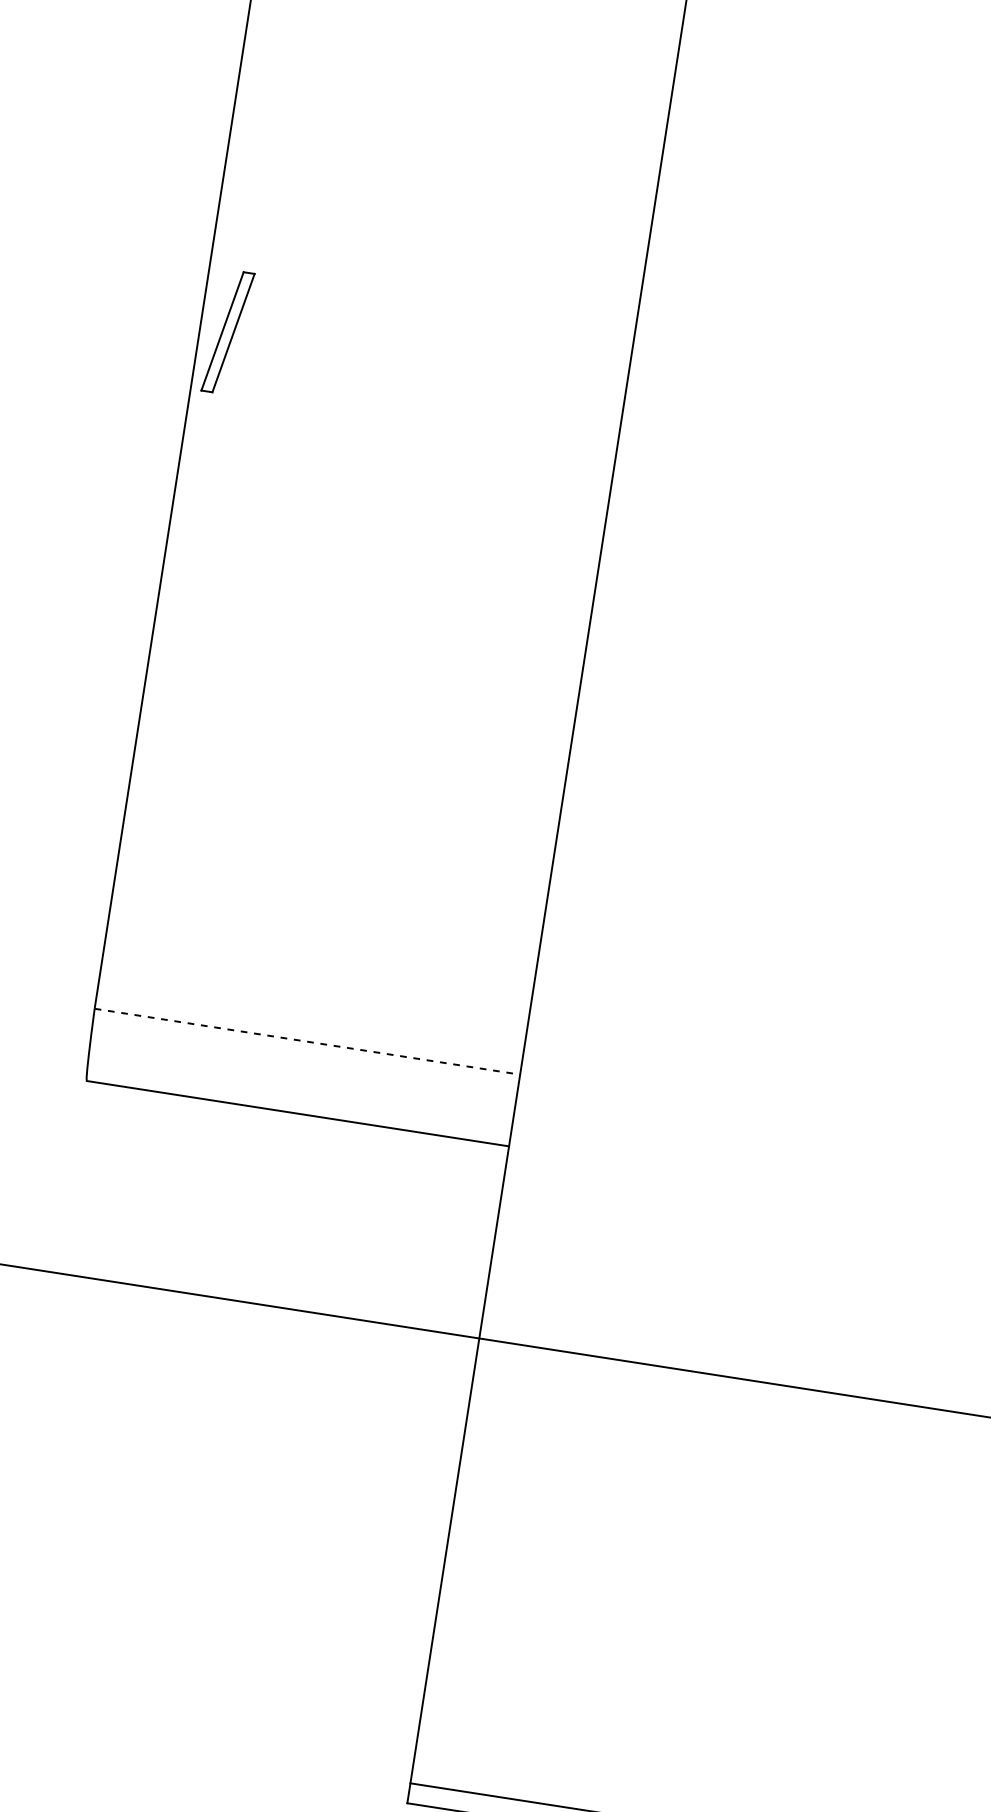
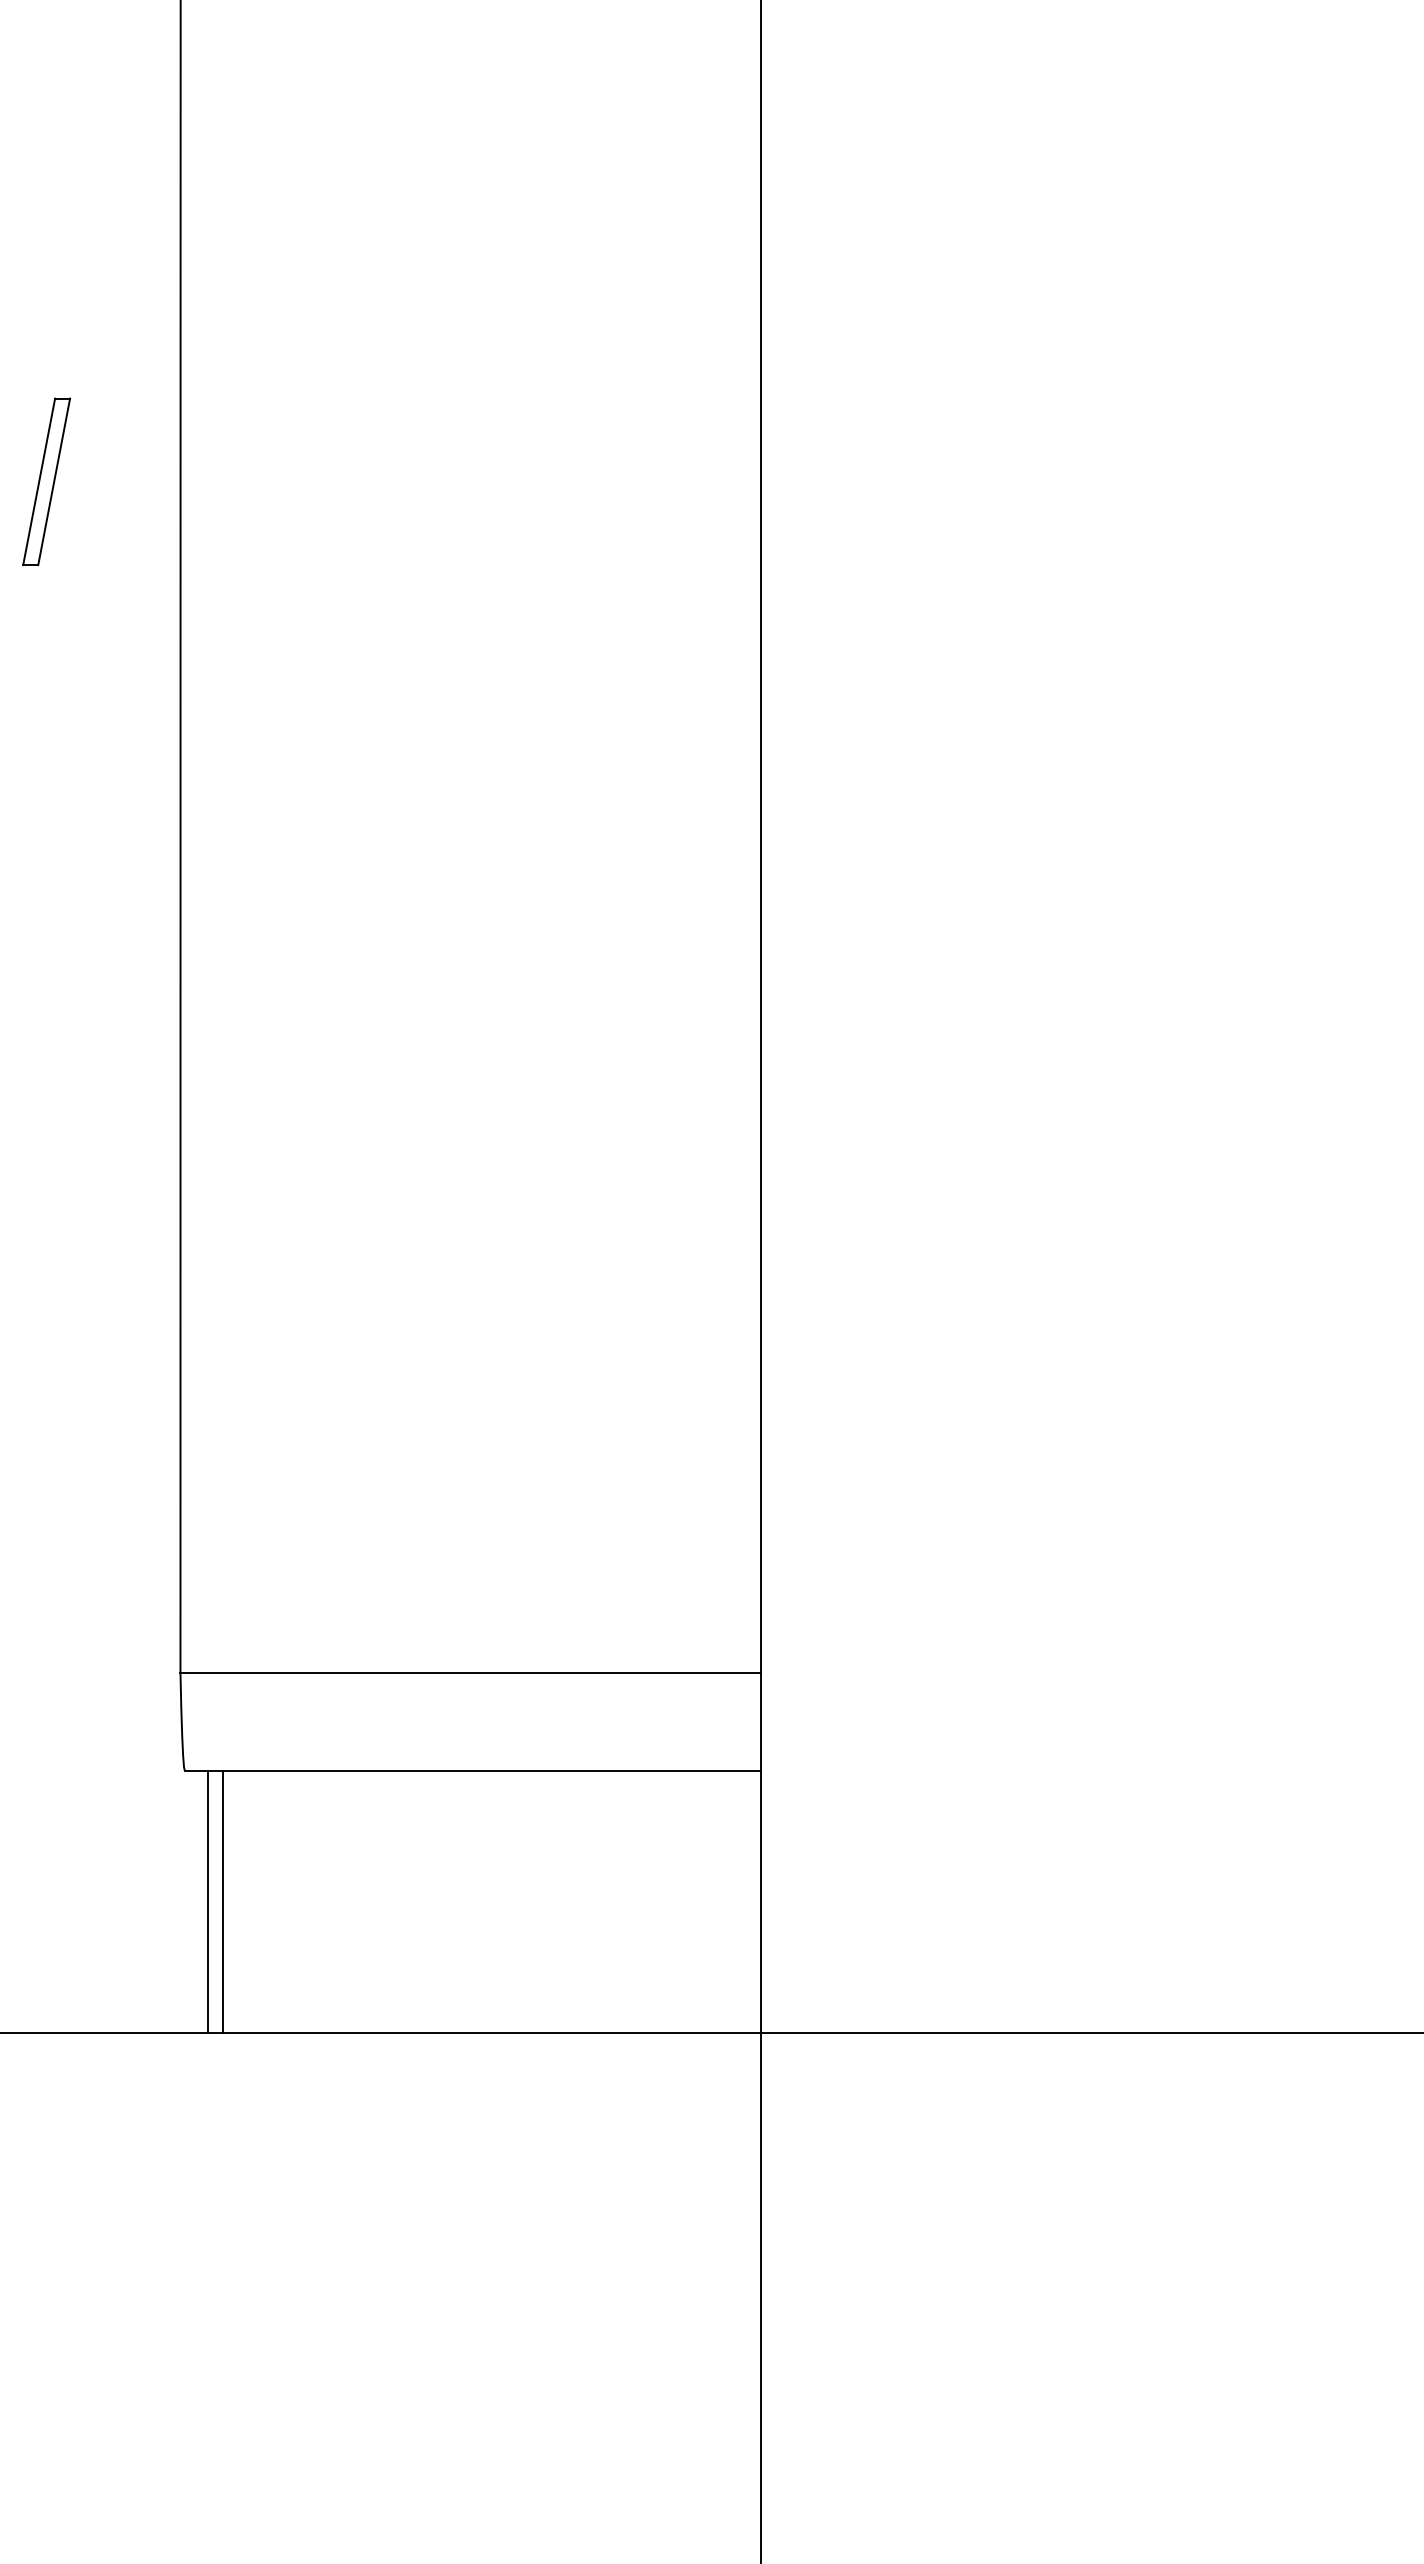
part: (227, 331) -> (46, 481), moved
line: (307, 1041) -> (471, 1673), dashed -> solid
line: (89, 1179) -> (208, 1902), added
line: (99, 1181) -> (222, 1902), added

